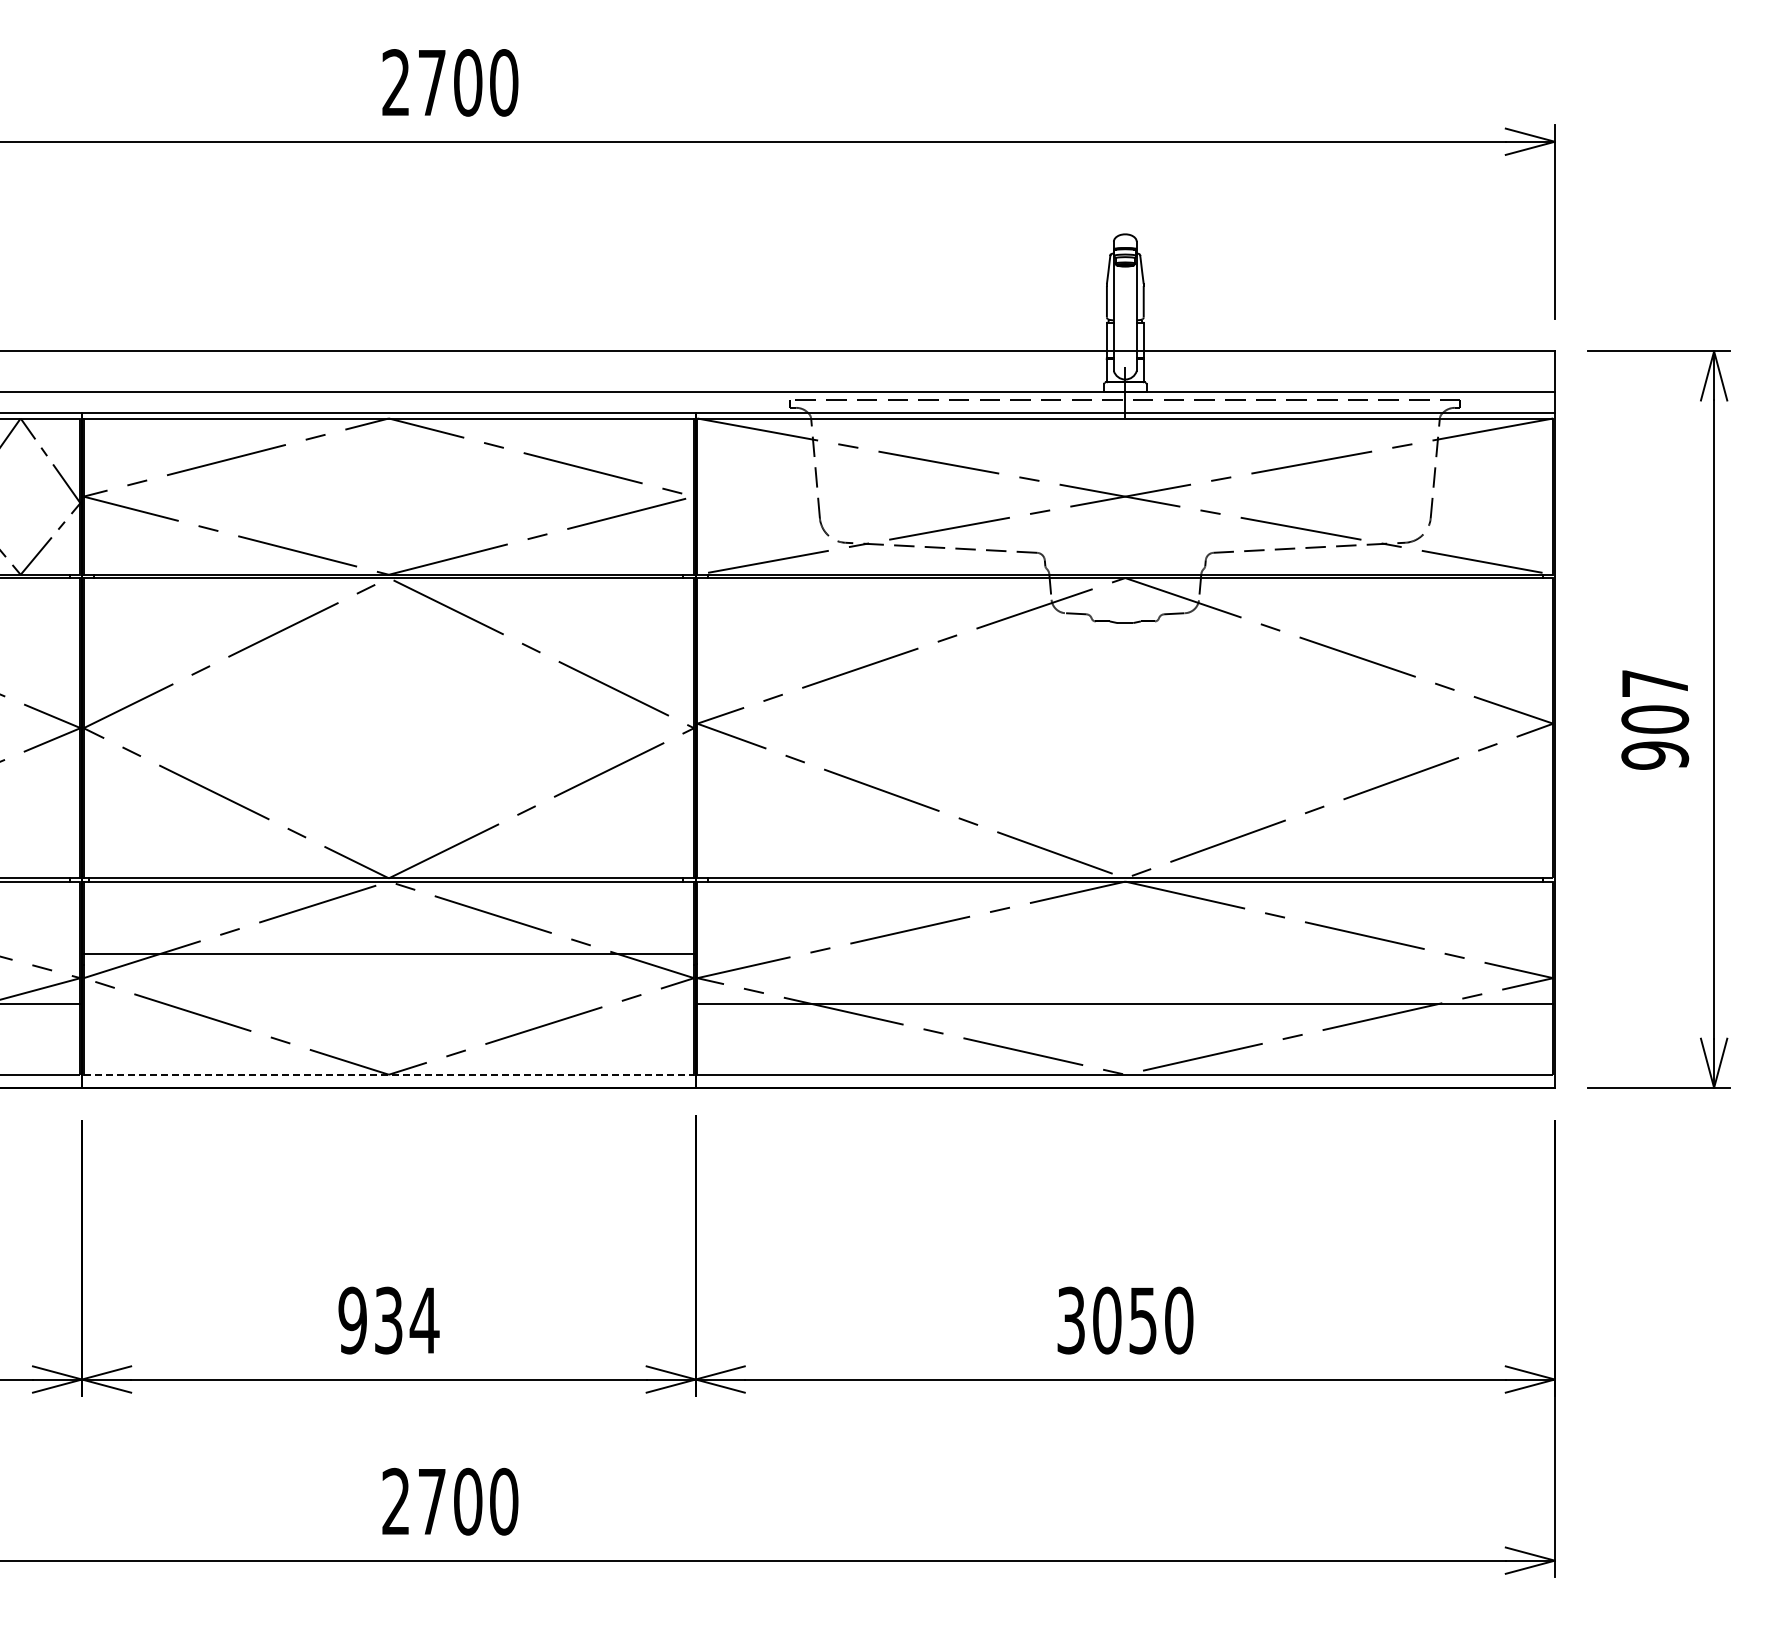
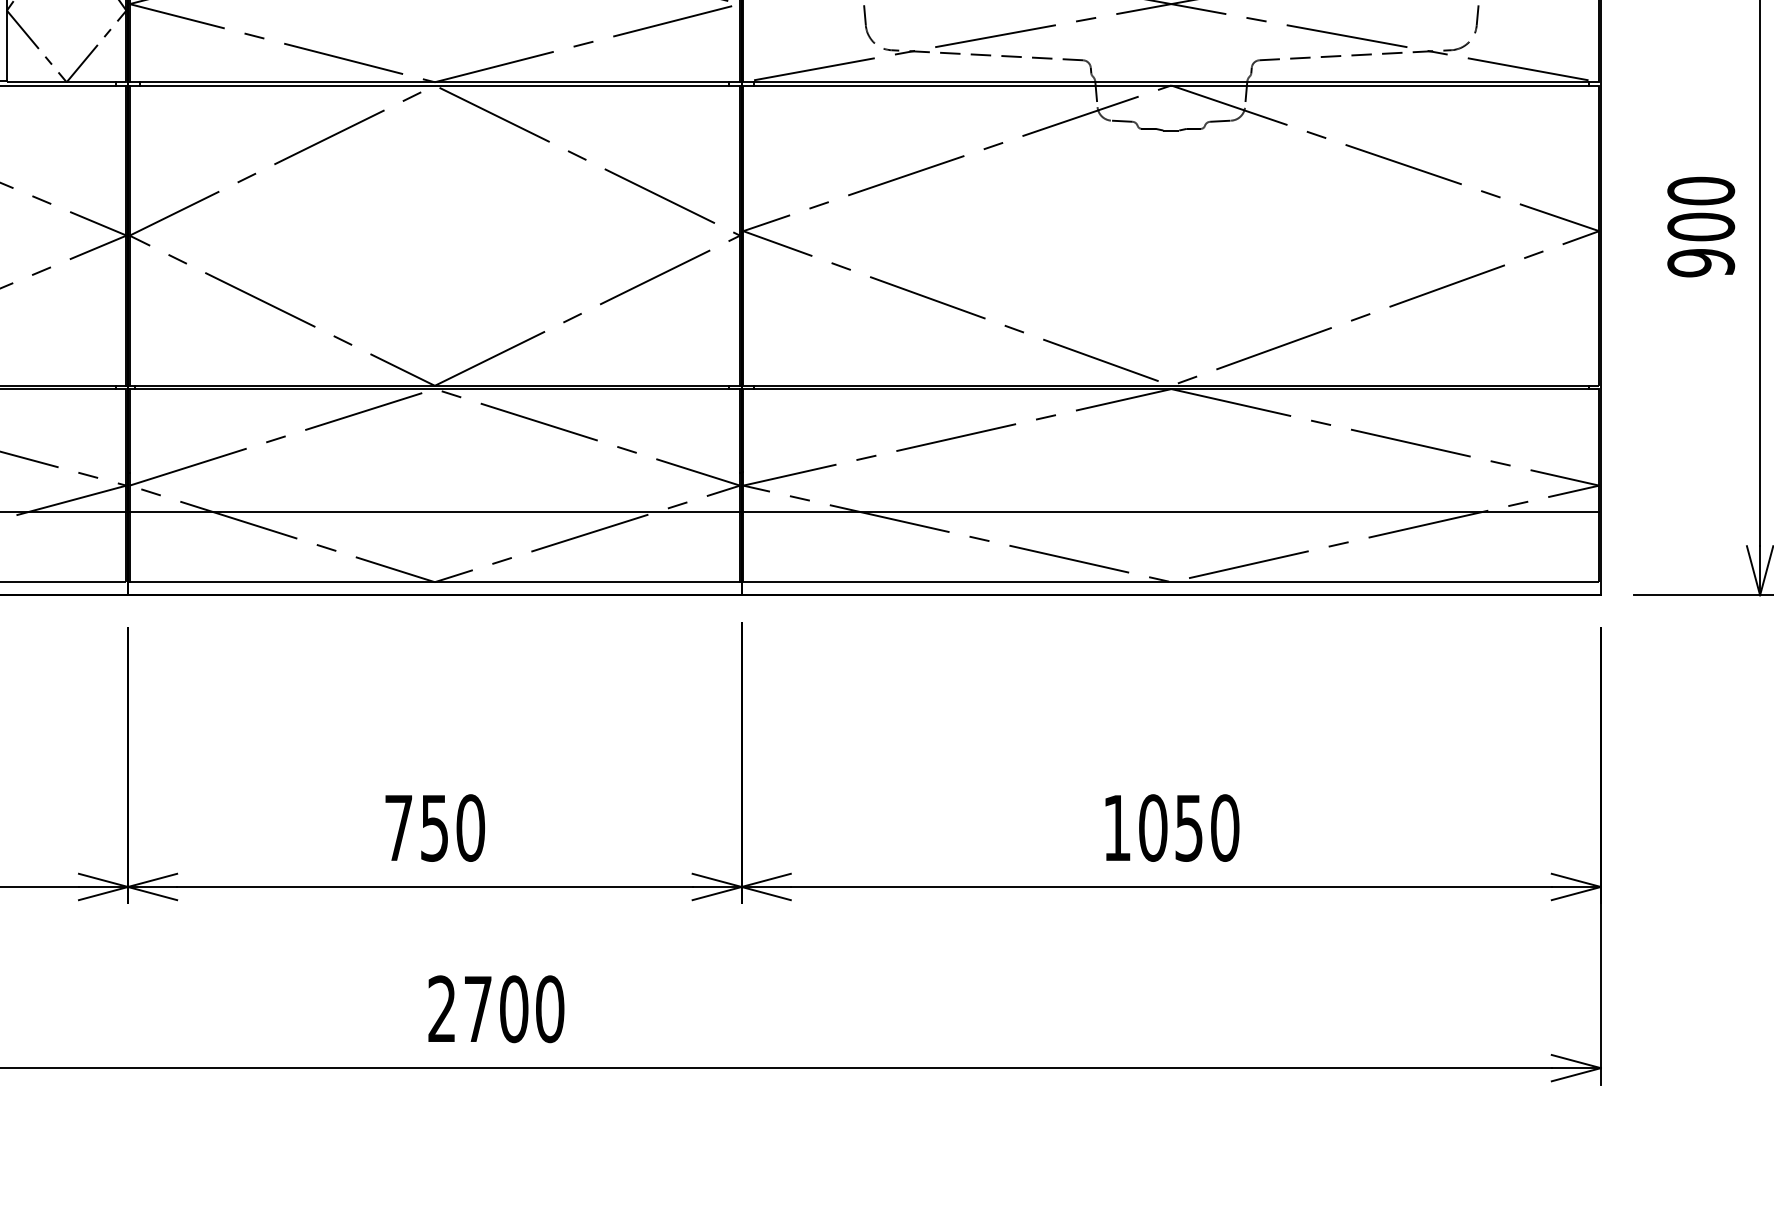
text: (1655, 683) -> (1701, 190), 907 -> 900
line: (388, 954) -> (434, 511), moved
line: (389, 1074) -> (435, 581), dashed -> solid
text: (388, 1320) -> (434, 827), 934 -> 750
text: (1070, 1320) -> (1116, 827), 3050 -> 1050

